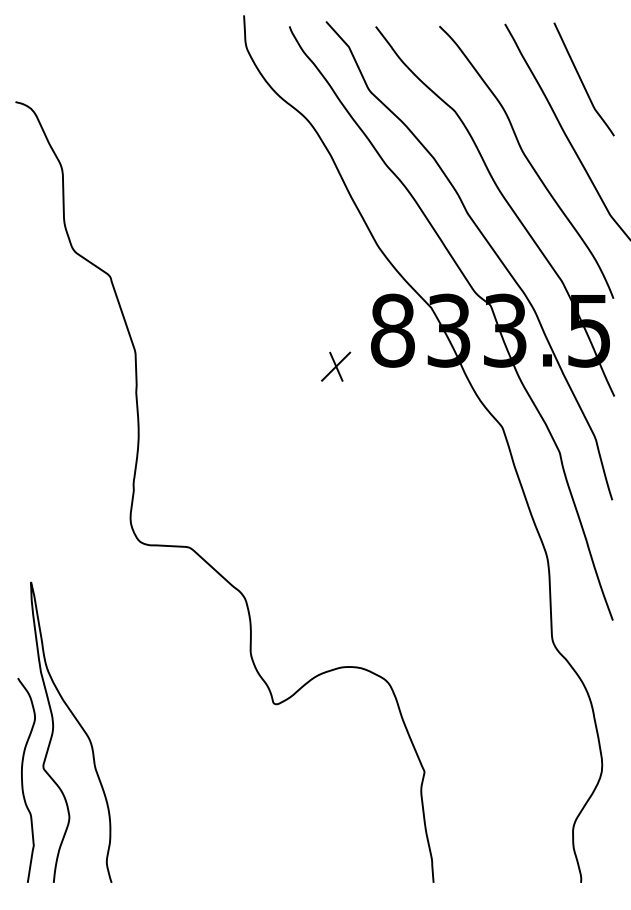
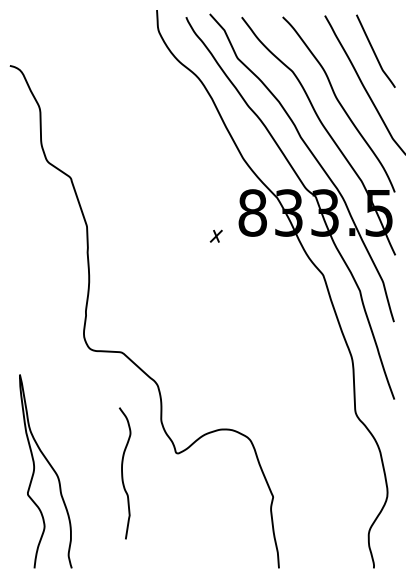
part: (336, 367) -> (216, 236), size x0.6
curve: (24, 782) -> (123, 474), moved

